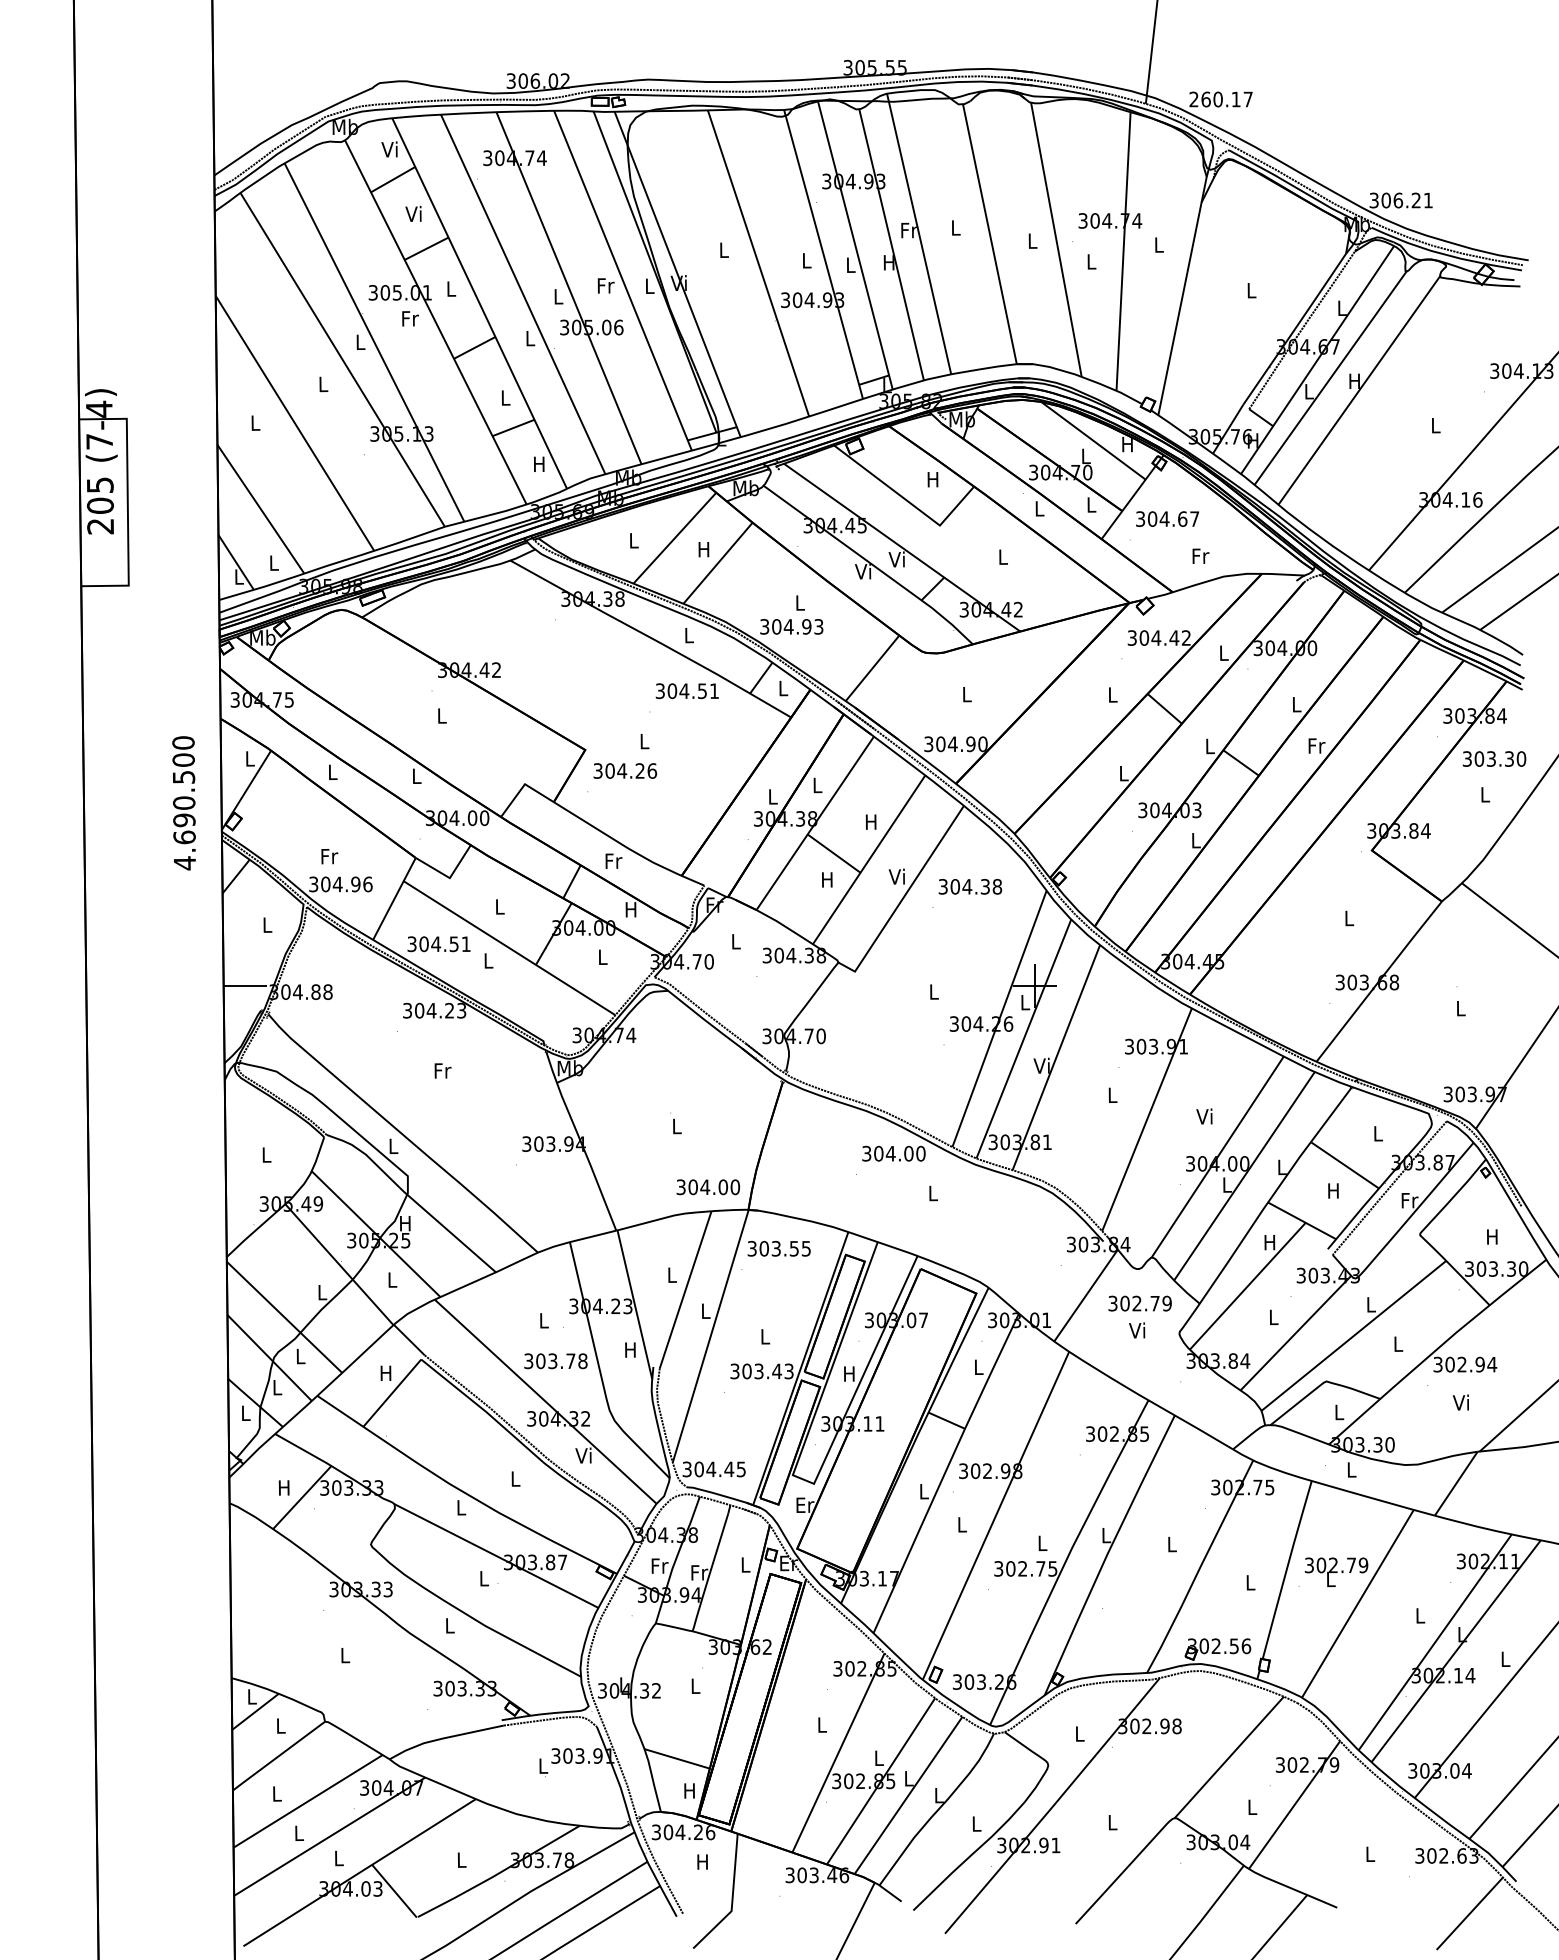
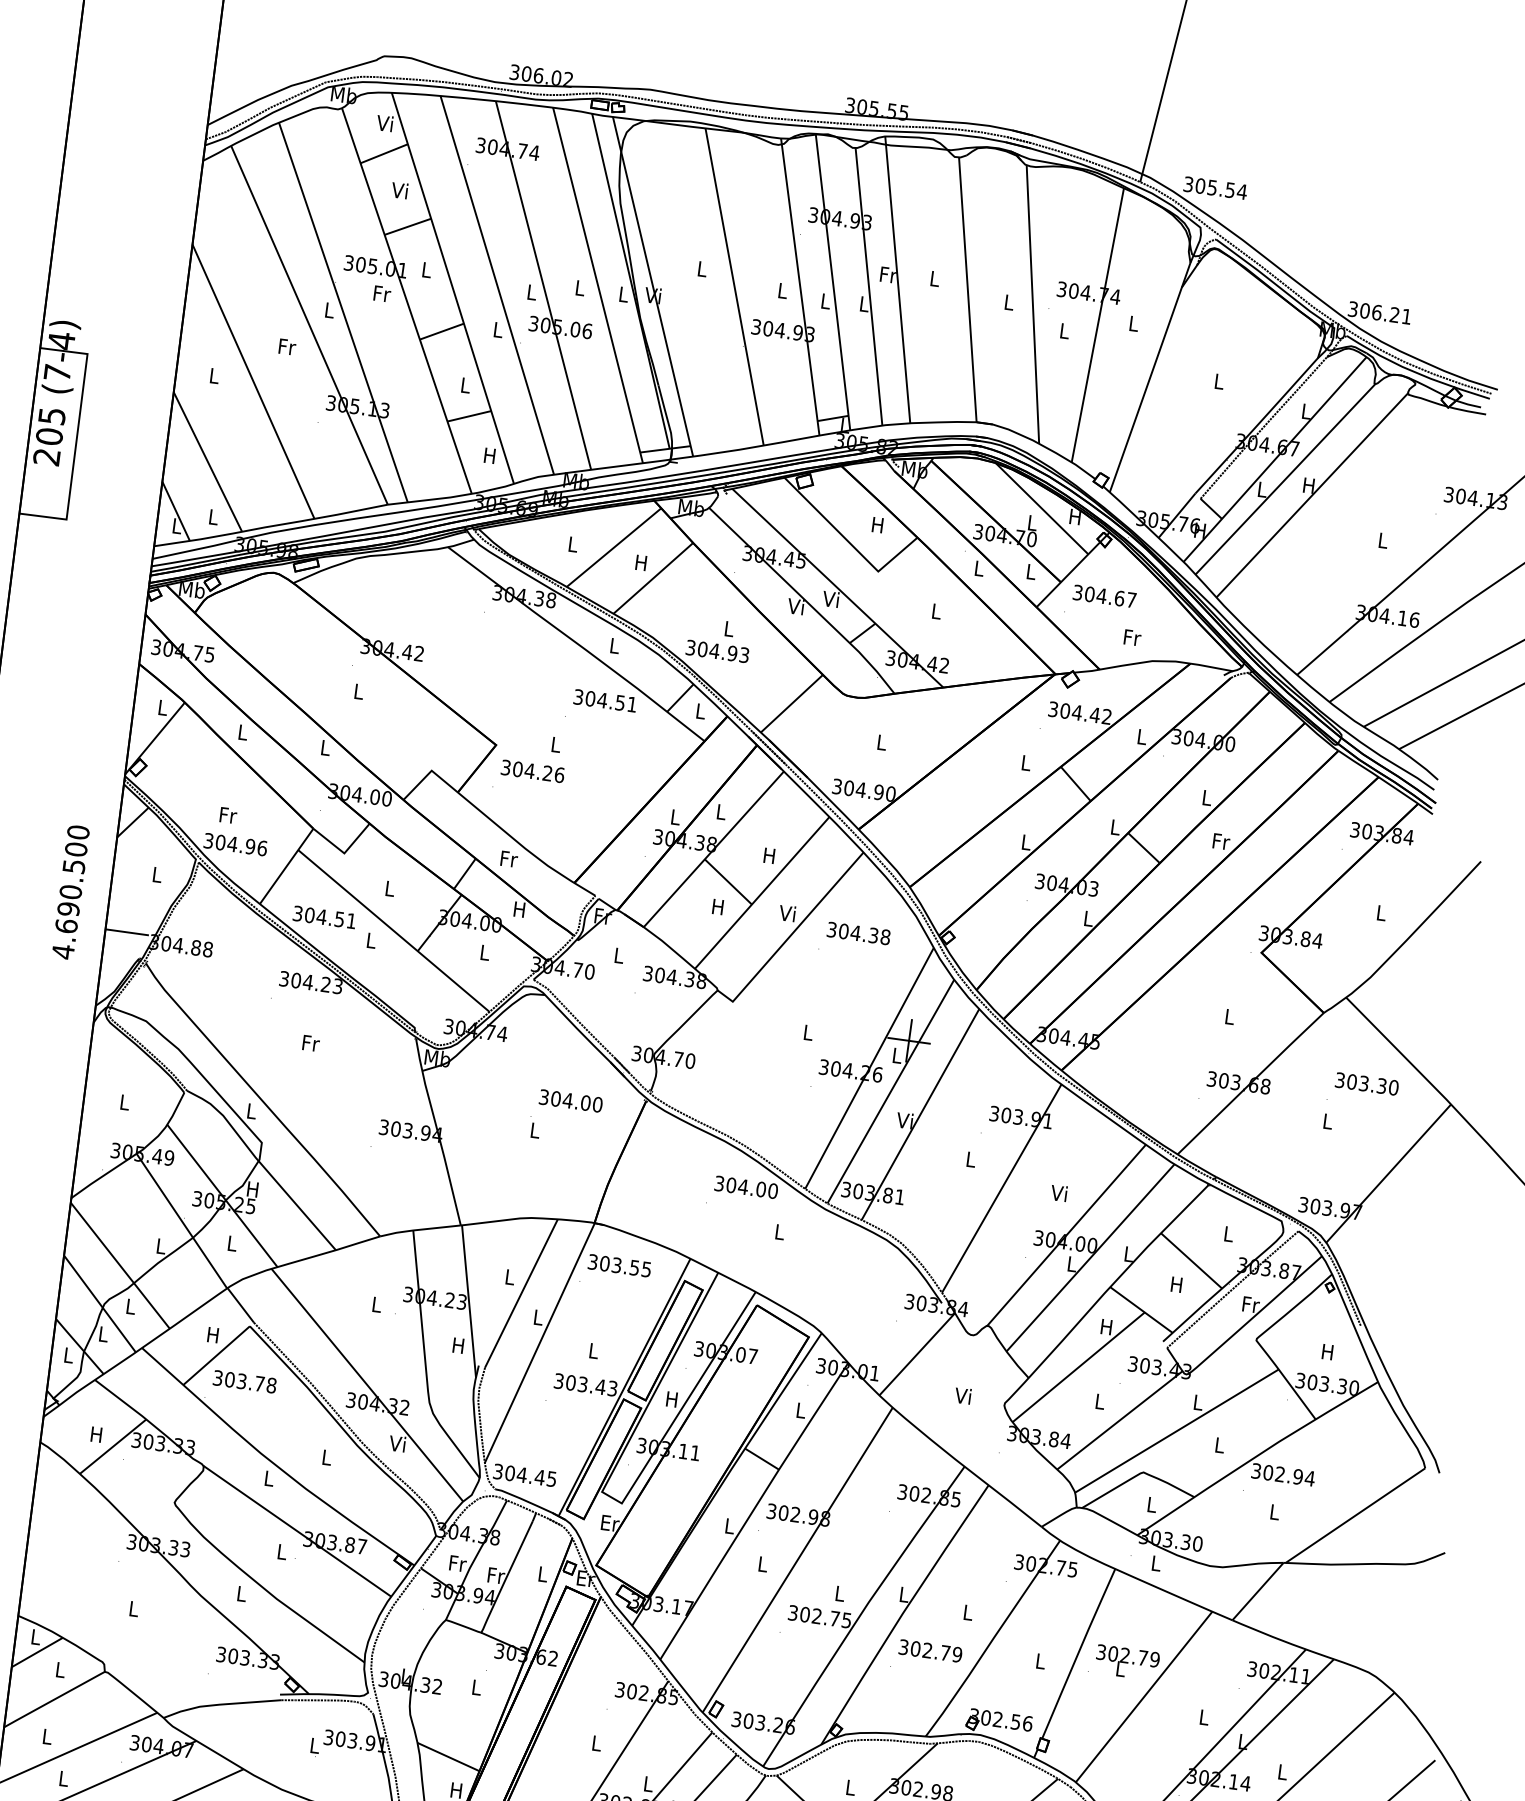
text: (1221, 99) -> (1215, 188), 260.17 -> 305.54
text: (888, 262) -> (863, 303), H -> L
text: (605, 285) -> (580, 287), Fr -> L
text: (323, 384) -> (287, 347), L -> Fr
text: (1494, 758) -> (1367, 1083), moved
text: (183, 803) -> (70, 892), moved
text: (708, 1187) -> (571, 1101), moved
text: (1139, 1303) -> (930, 1650), moved
text: (555, 1361) -> (244, 1382), moved
text: (1460, 1402) -> (1273, 1511), Vi -> L

